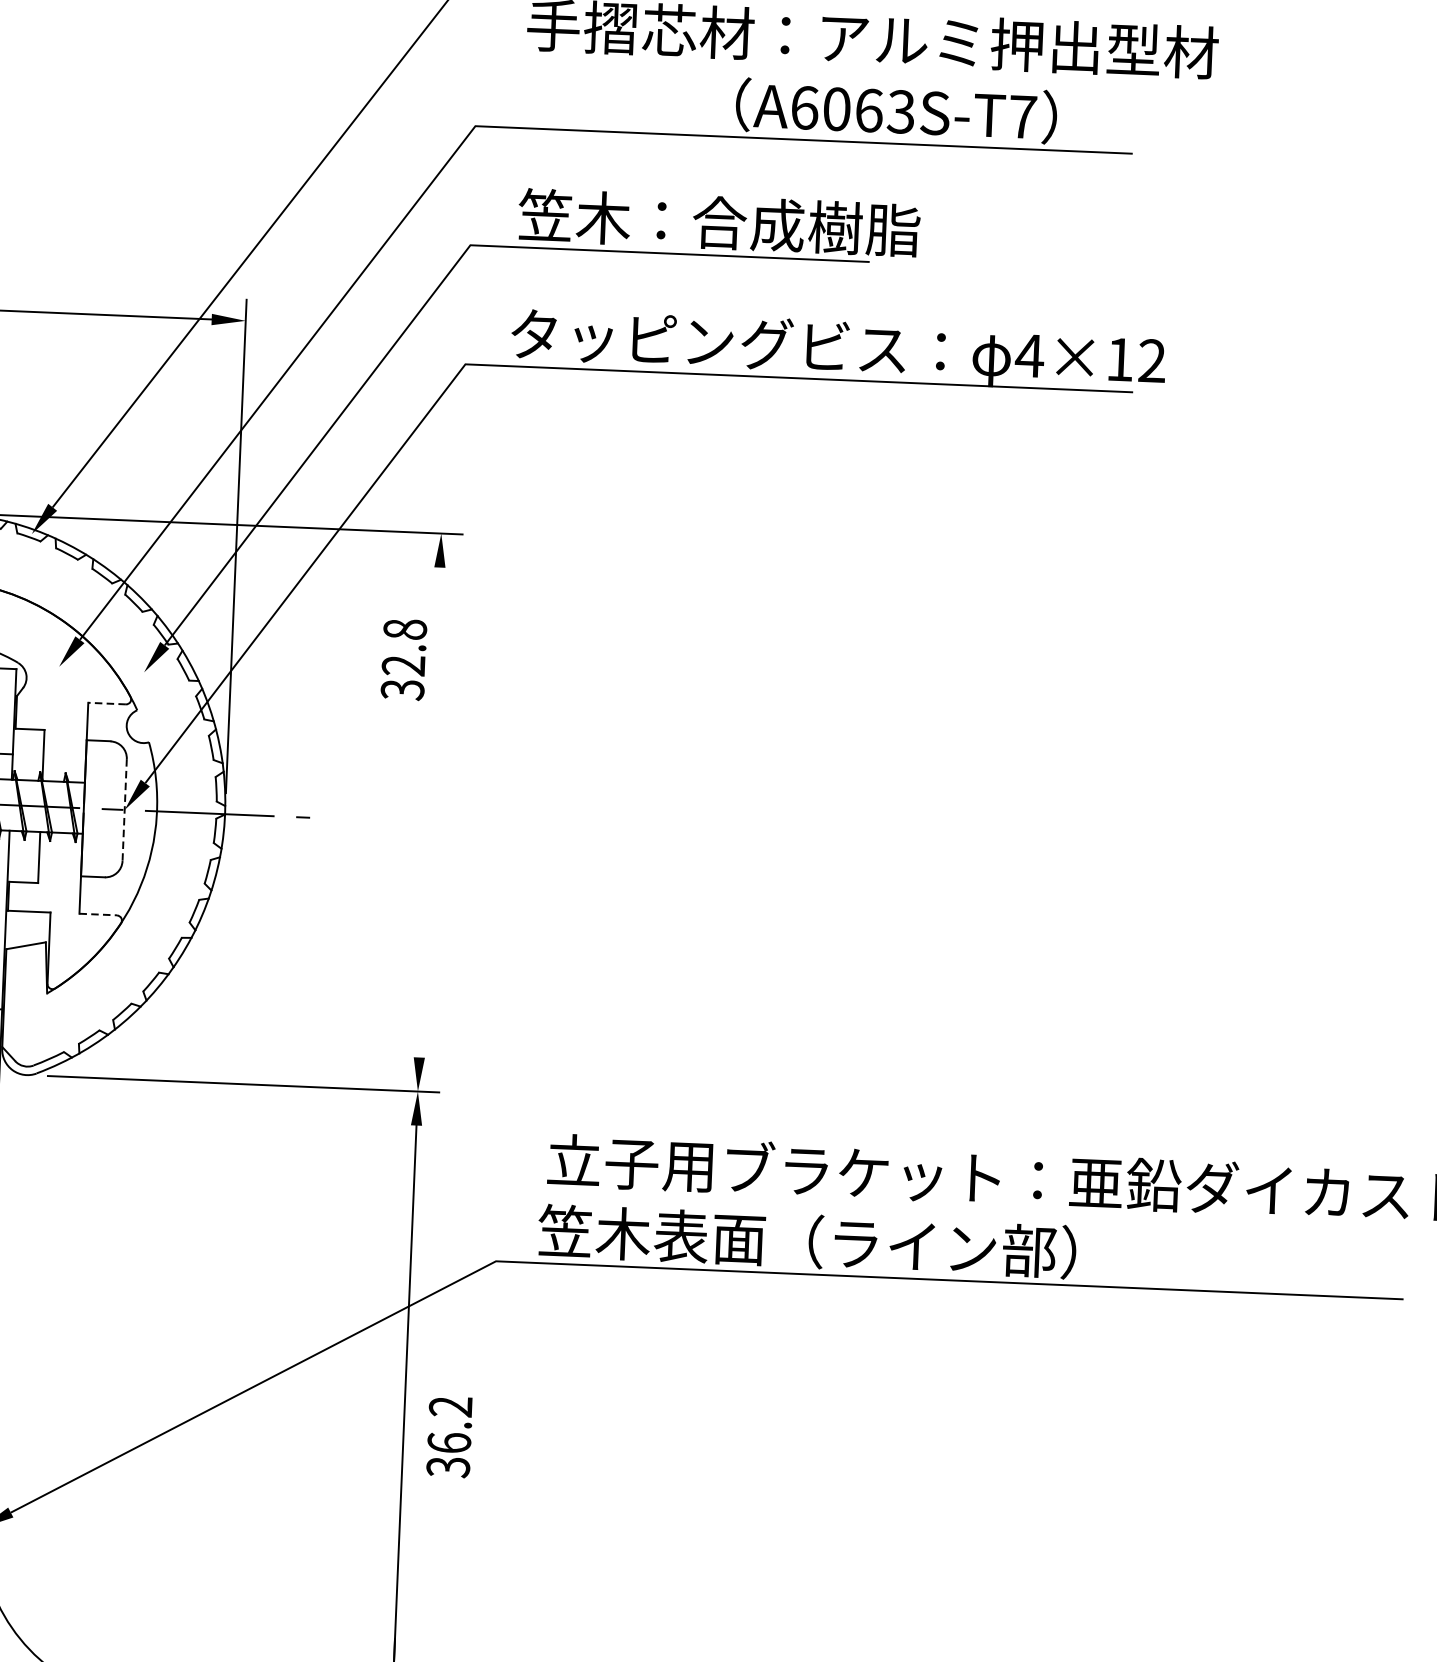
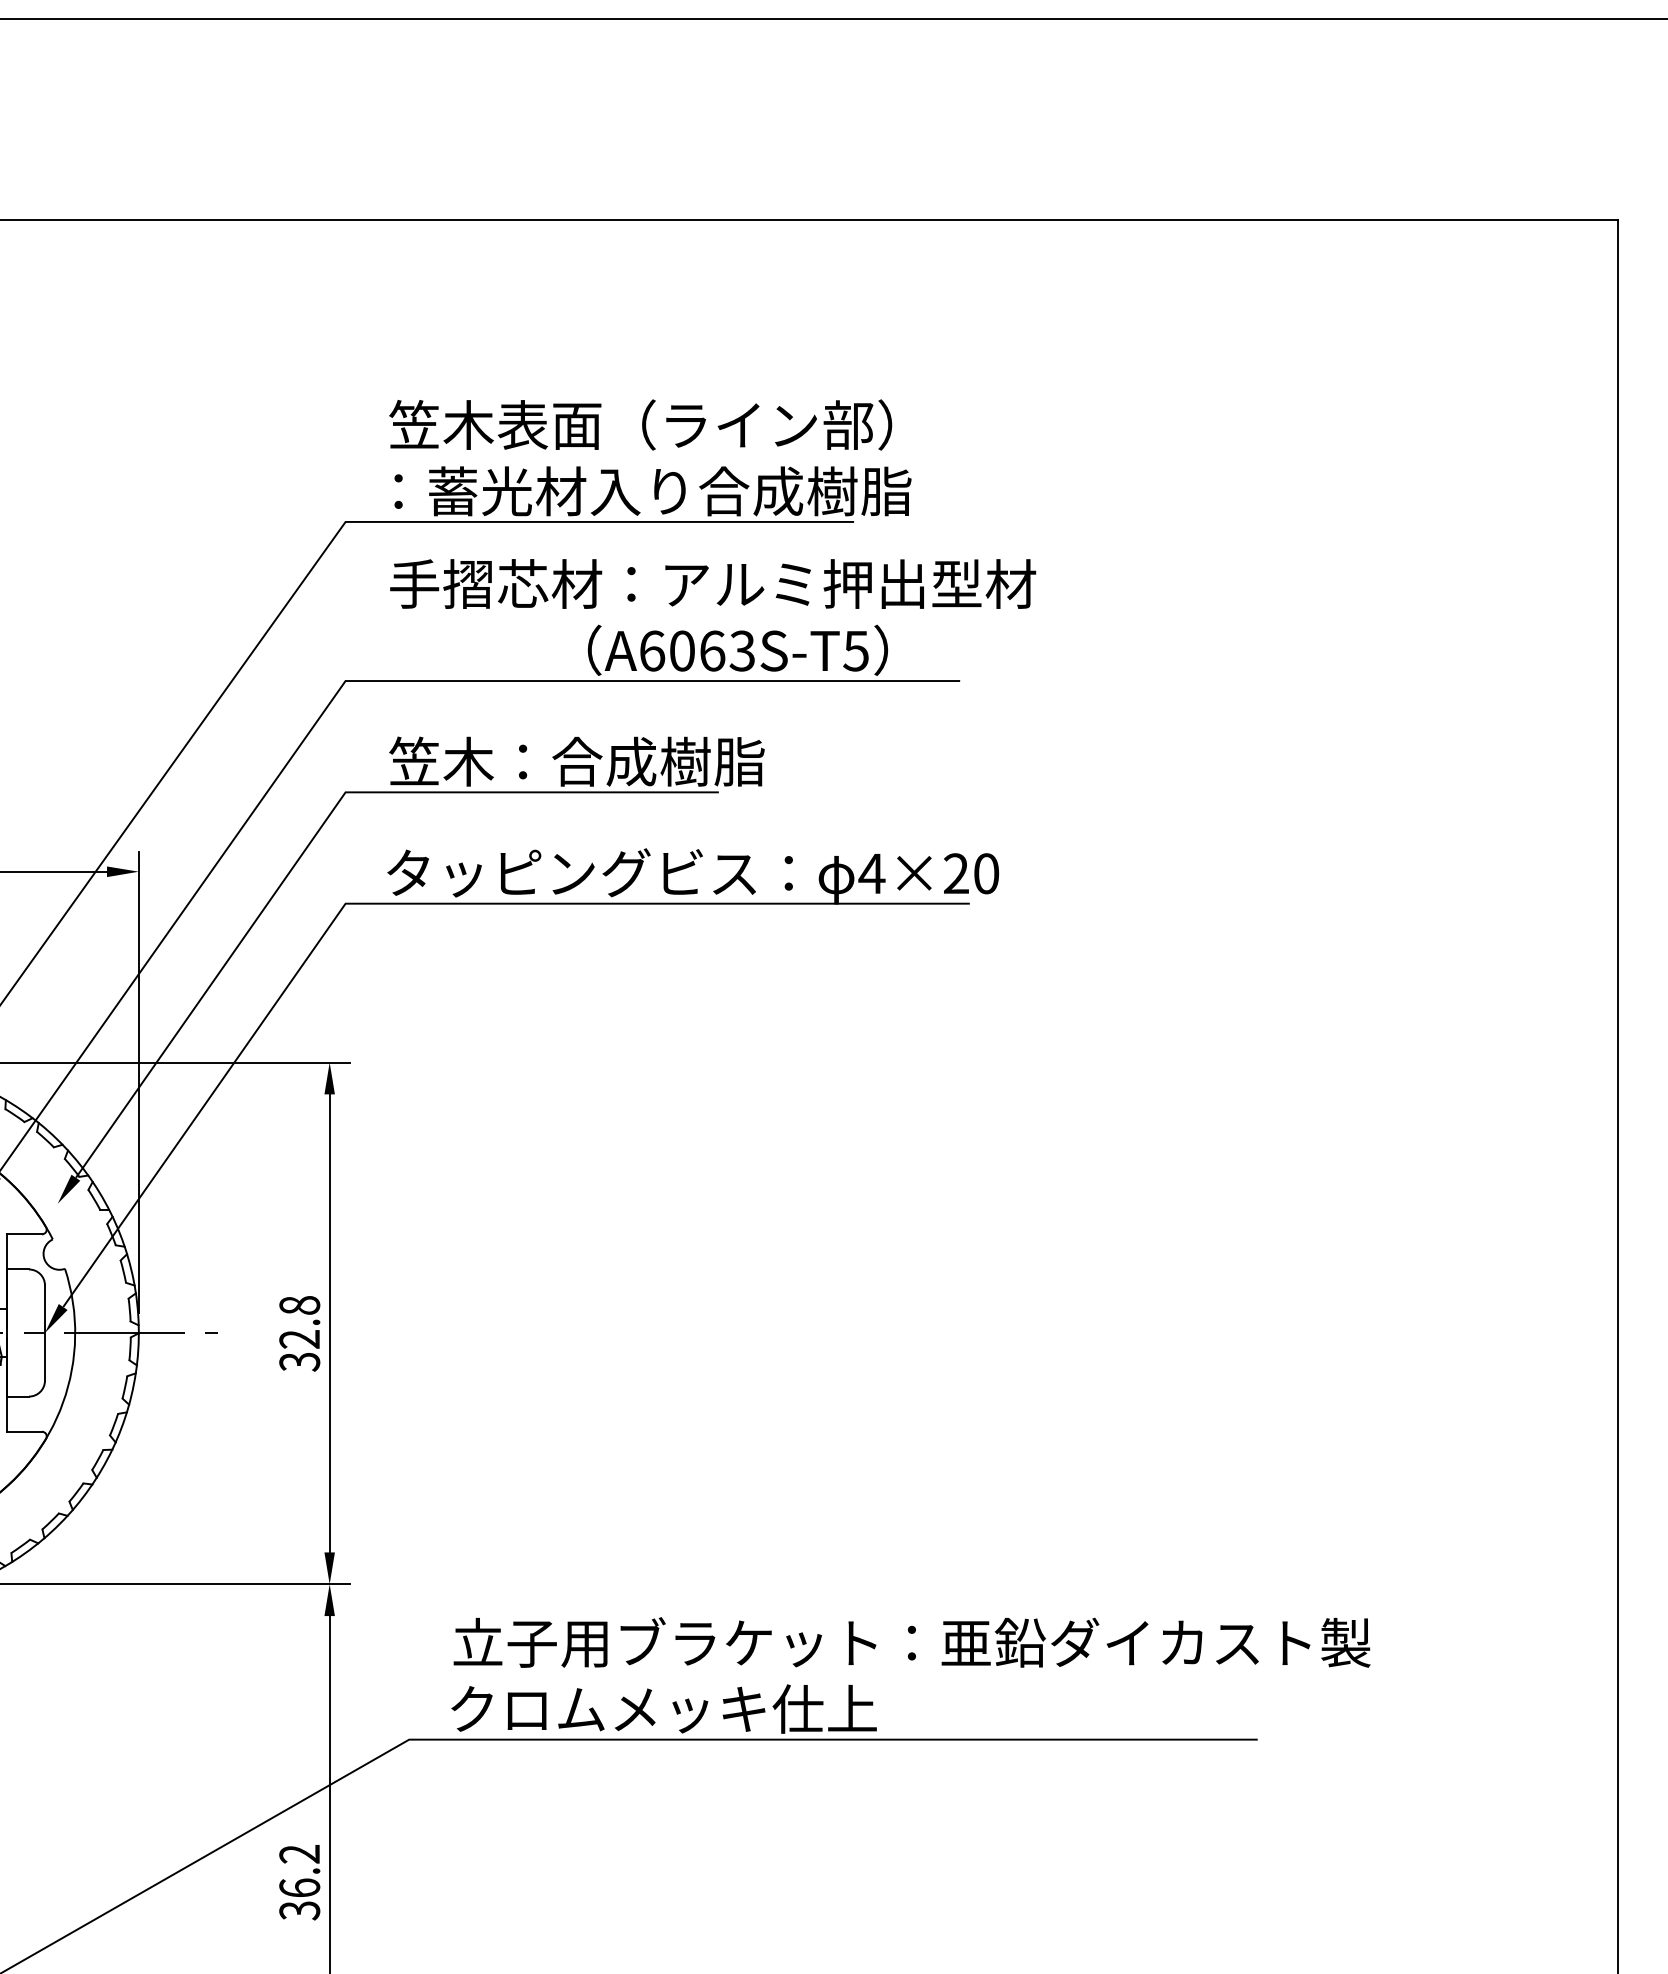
text: (1022, 117) -> (855, 651), A6063S-T7 -> A6063S-T5
text: (1136, 360) -> (971, 873), 4×12 -> 4×20
text: (403, 659) -> (299, 1333), moved
line: (107, 703) -> (24, 1234), dashed -> solid
line: (124, 810) -> (44, 1333), dashed -> solid
line: (429, 812) -> (329, 1323), added
line: (98, 914) -> (24, 1431), dashed -> solid
text: (806, 1240) -> (698, 1708), 笠木表面（ライン部） -> クロムメッキ仕上
text: (449, 1437) -> (299, 1882), moved

